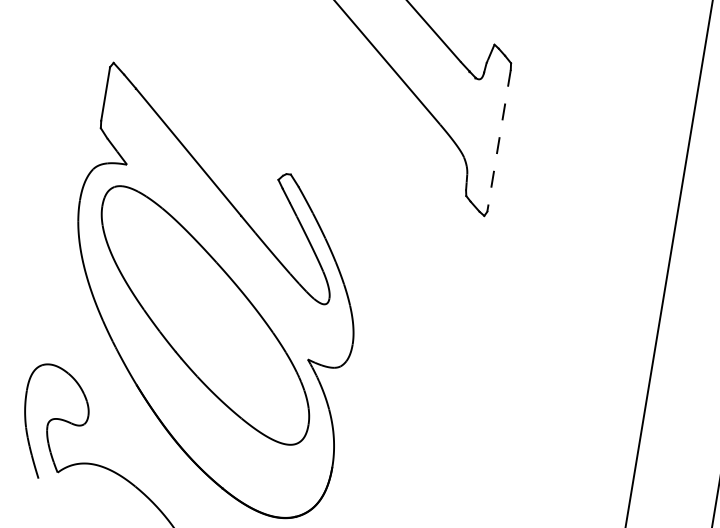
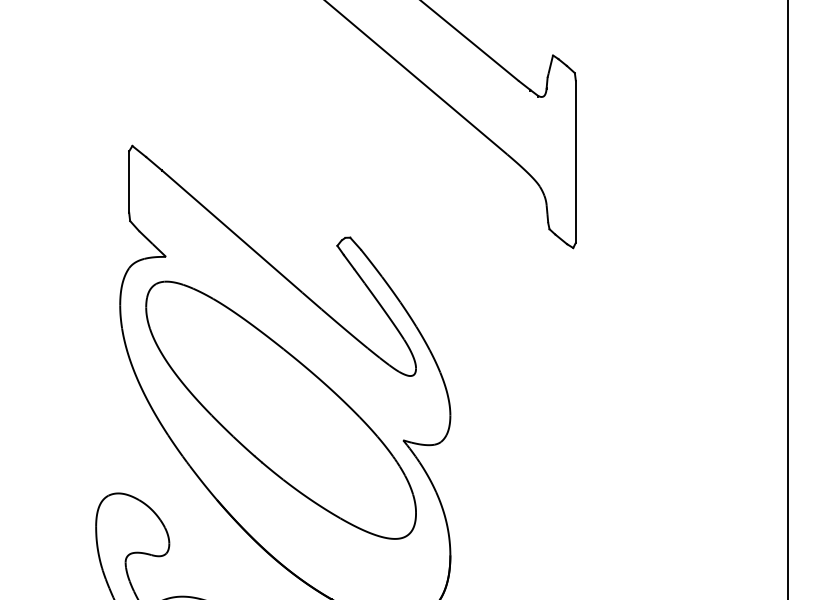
line: (498, 141) -> (575, 162), dashed -> solid

